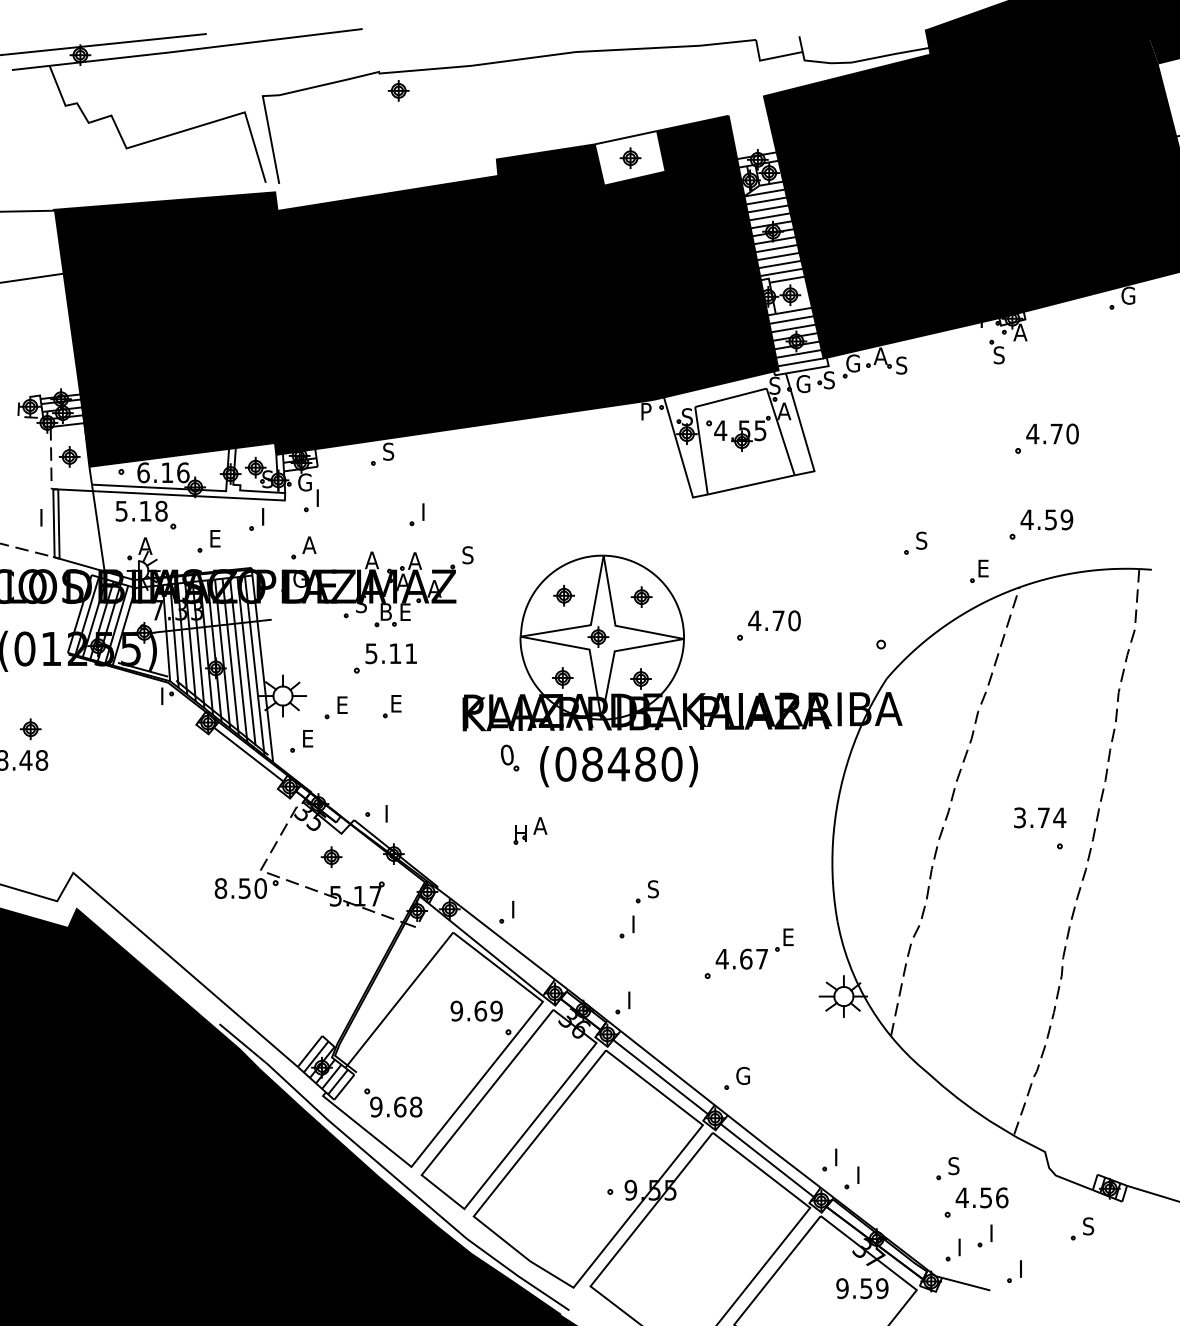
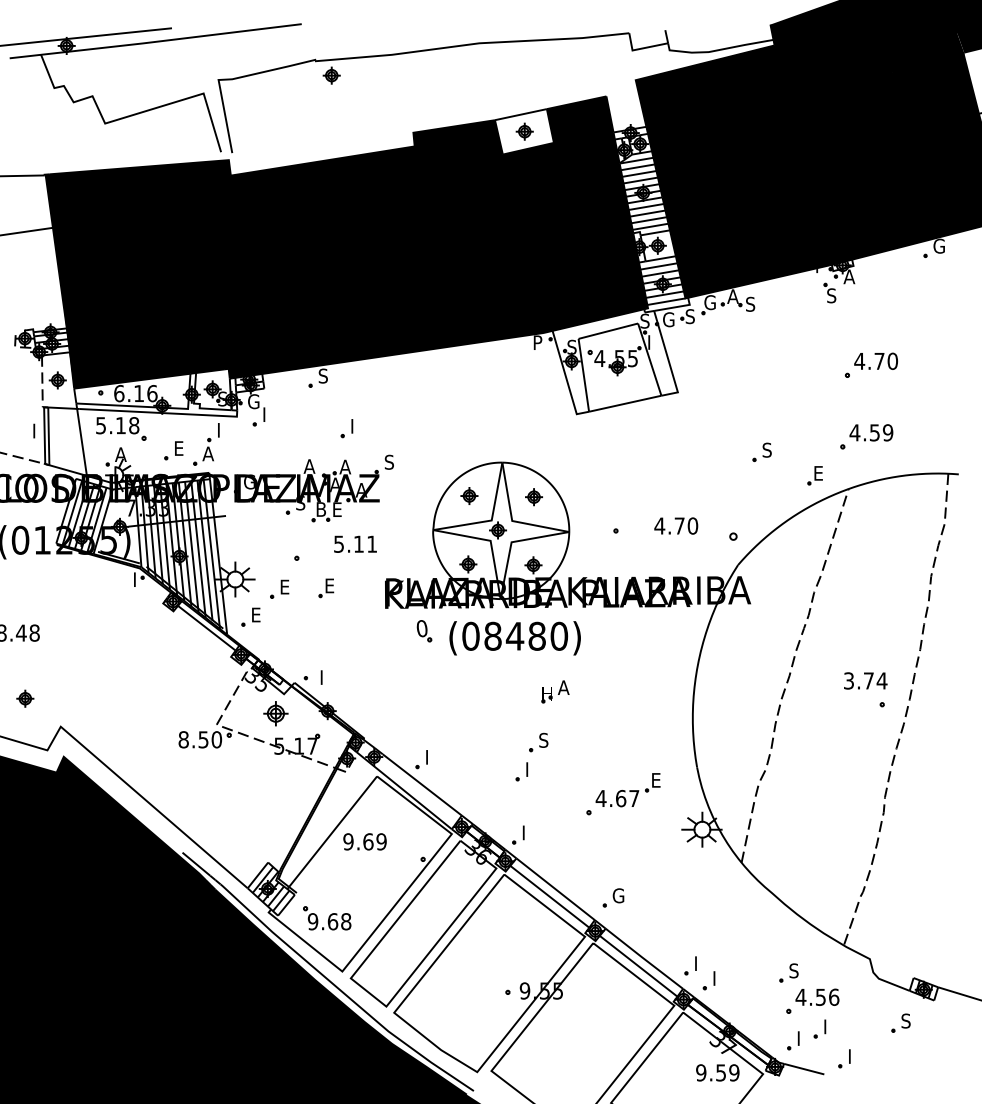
text: (784, 411) -> (652, 342), A -> I
part: (303, 547) -> (203, 455), moved
text: (774, 620) -> (676, 525), moved
text: (390, 653) -> (354, 544), moved
part: (30, 729) -> (25, 698), moved
part: (530, 830) -> (555, 691), moved
part: (331, 856) -> (275, 713), size x1.4
text: (476, 1010) -> (364, 841), moved

